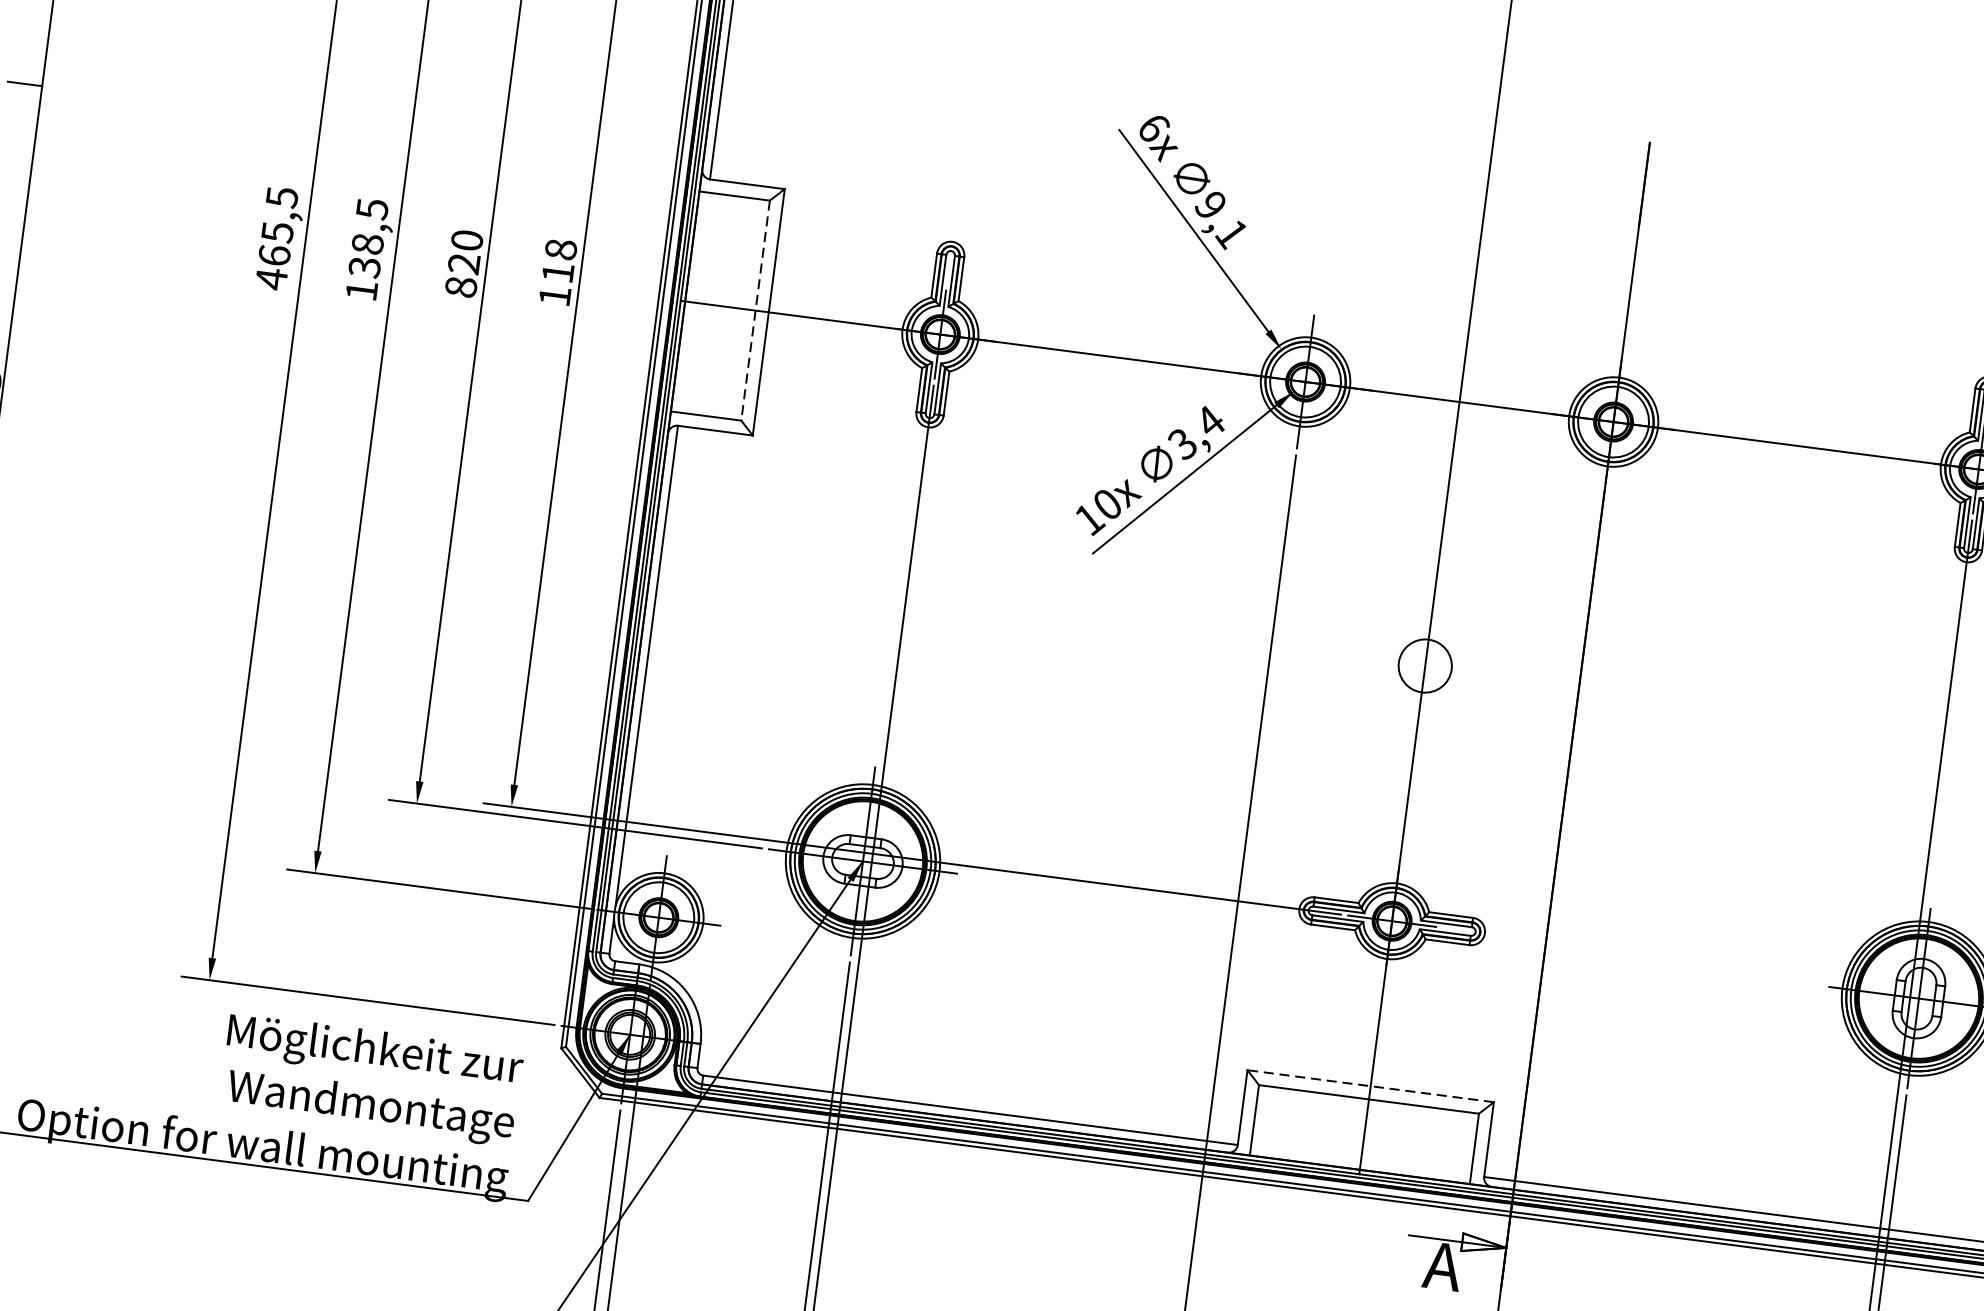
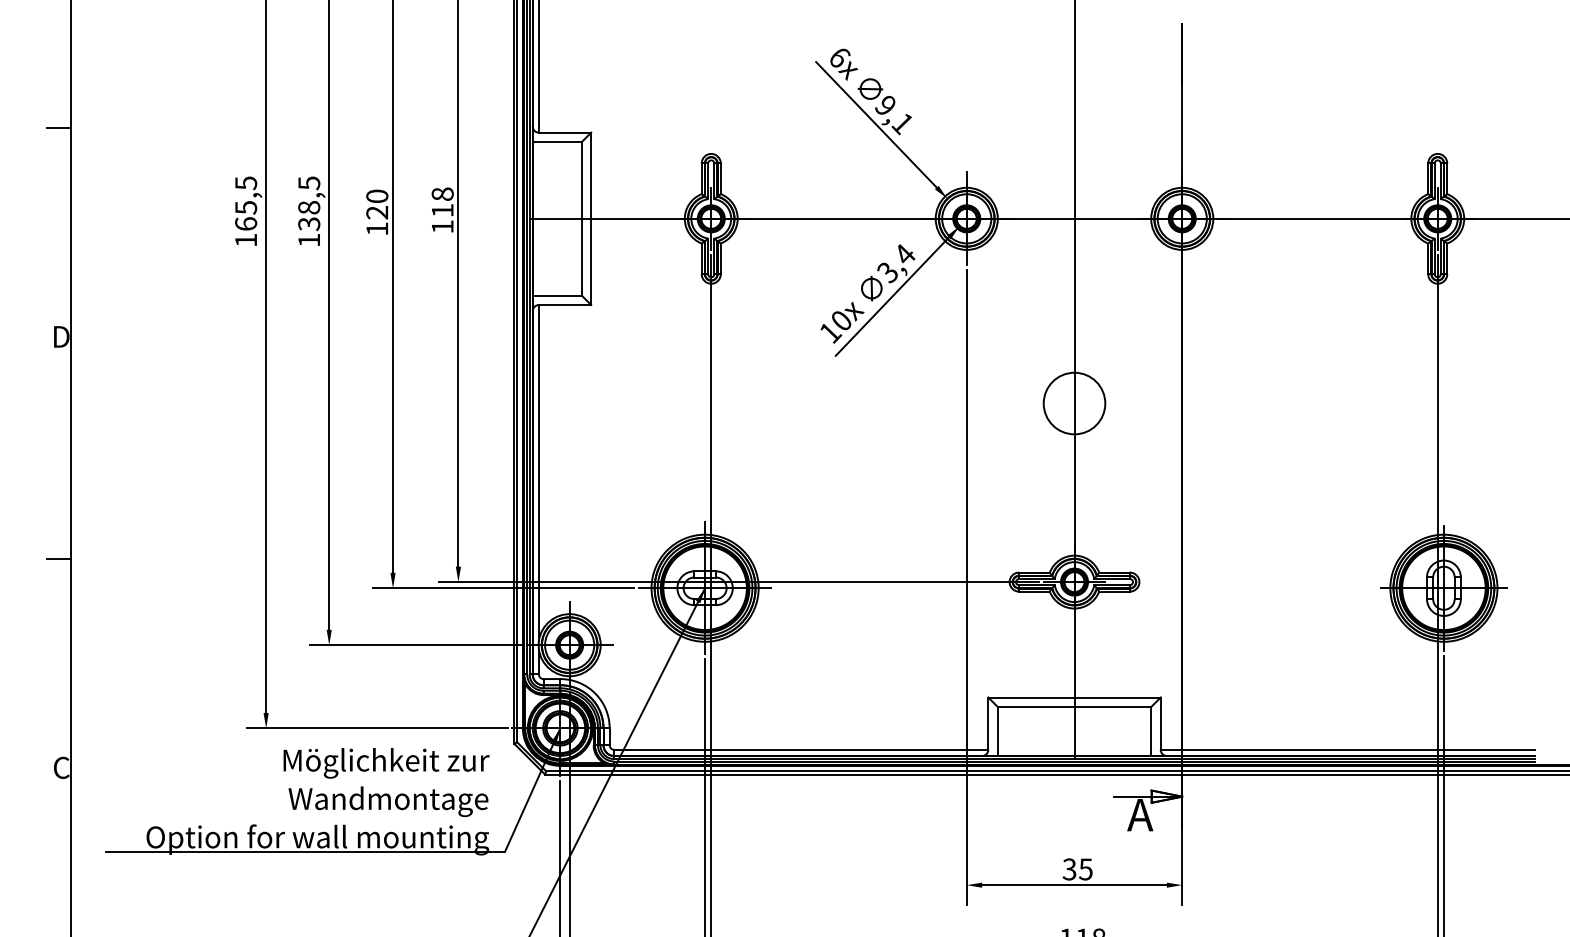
text: (270, 279) -> (245, 240), 465,5 -> 165,5
text: (461, 286) -> (377, 228), 820 -> 120
line: (756, 310) -> (582, 218), dashed -> solid
circle: (1425, 665) -> (1074, 403), size x1.67
line: (1370, 1086) -> (1074, 697), dashed -> solid

